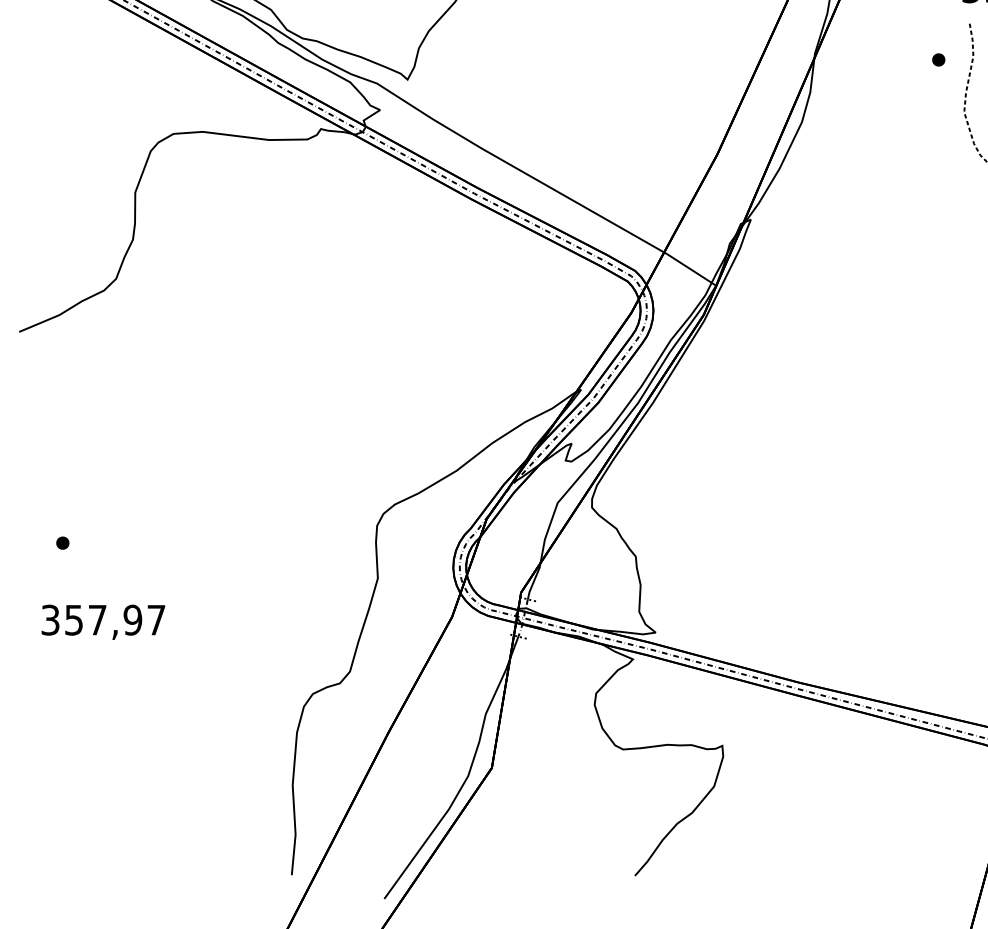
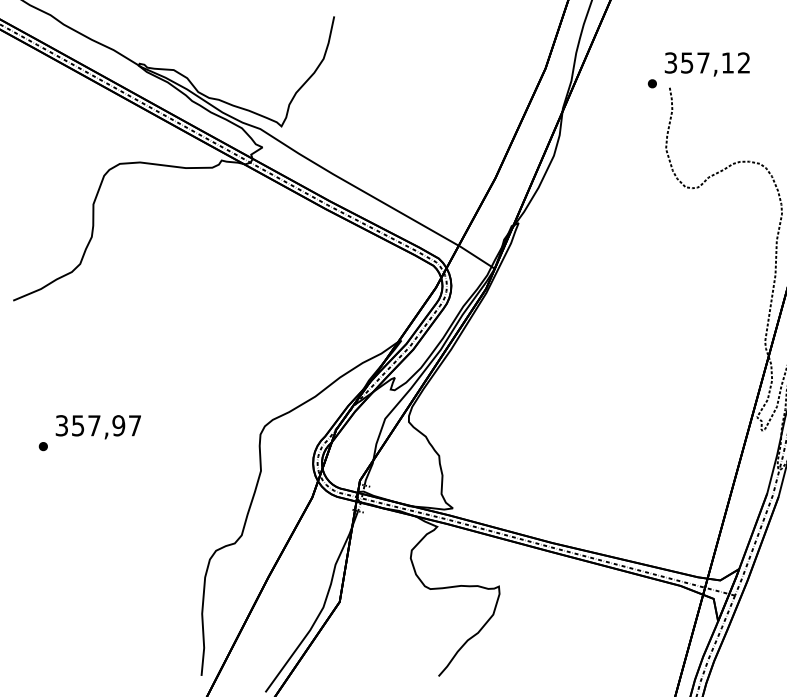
part: (937, 59) -> (651, 83), moved
text: (102, 622) -> (97, 427), moved

